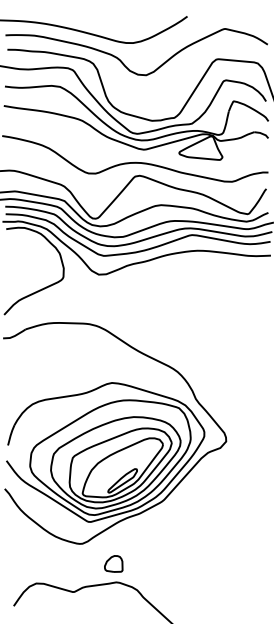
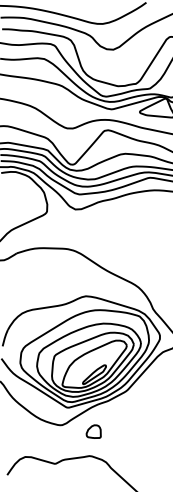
part: (113, 563) -> (93, 431), moved

